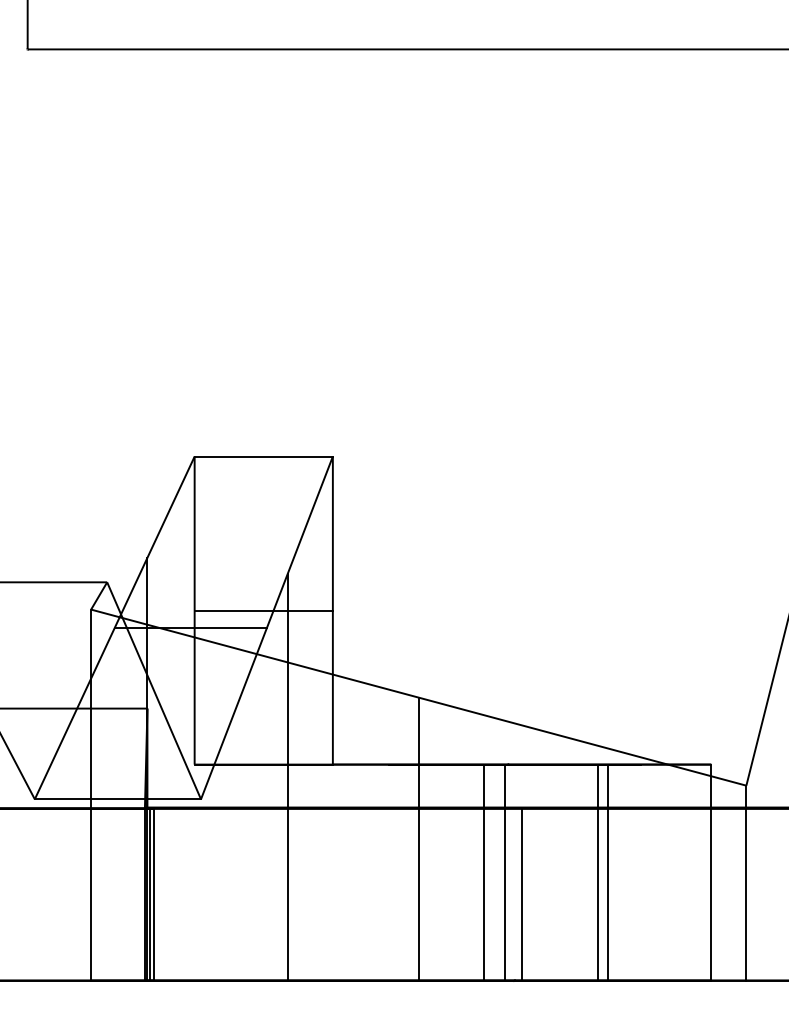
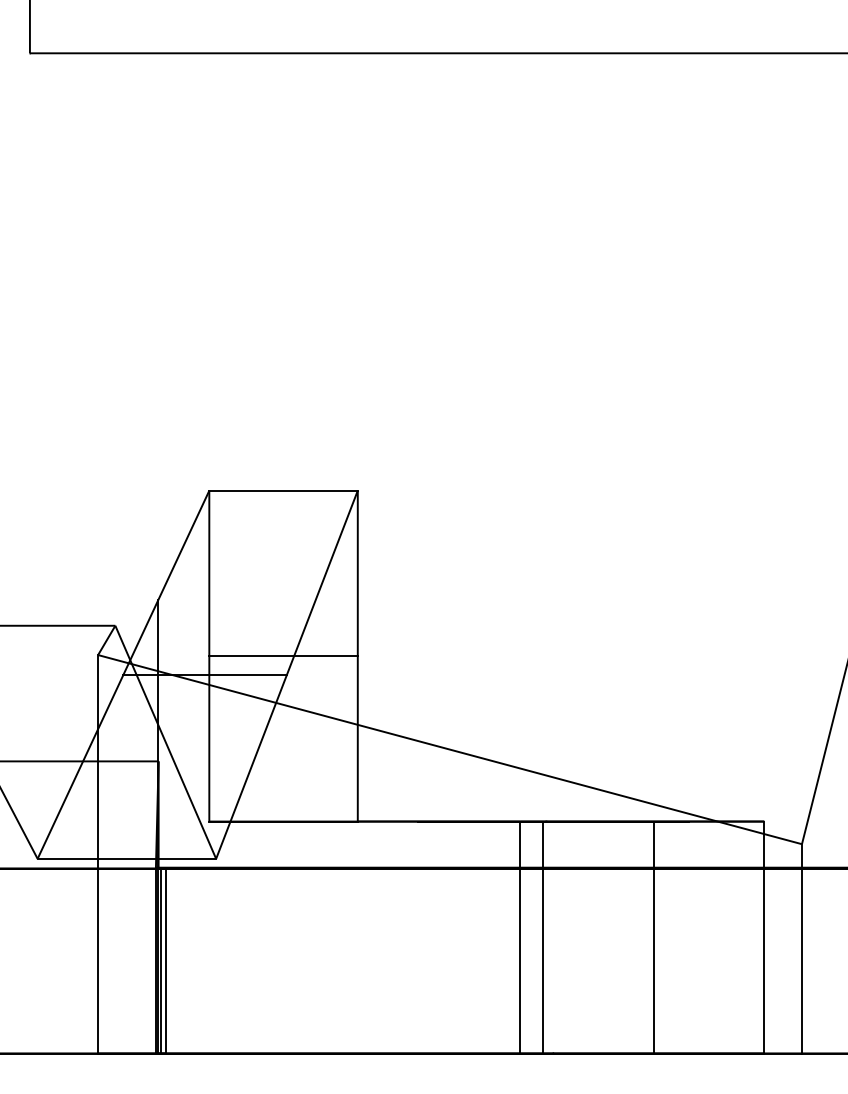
line: (287, 777) -> (309, 835), removed
line: (418, 838) -> (449, 900), removed
line: (597, 872) -> (642, 937), removed
line: (521, 893) -> (560, 960), removed

